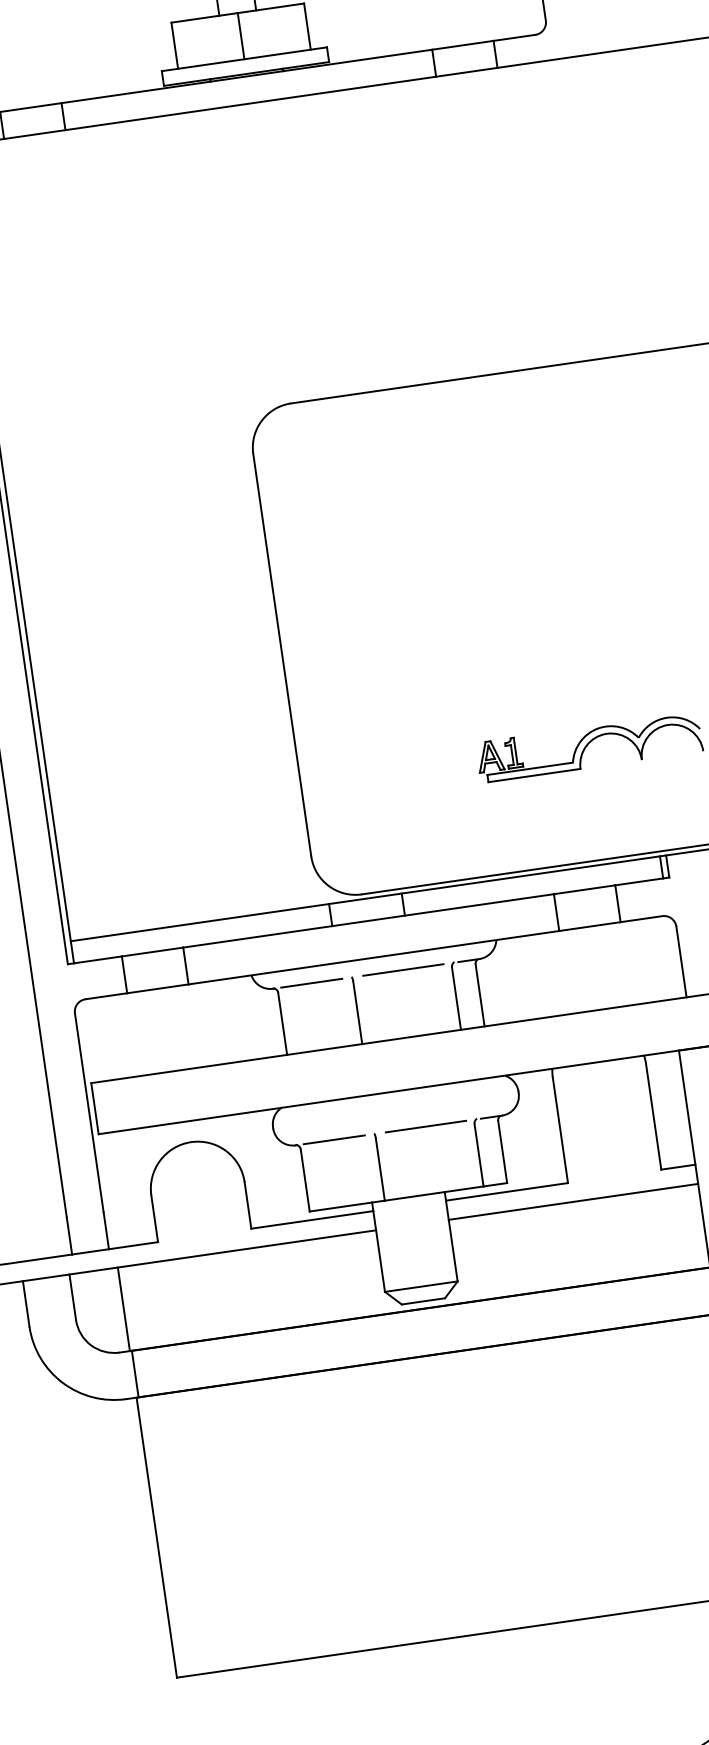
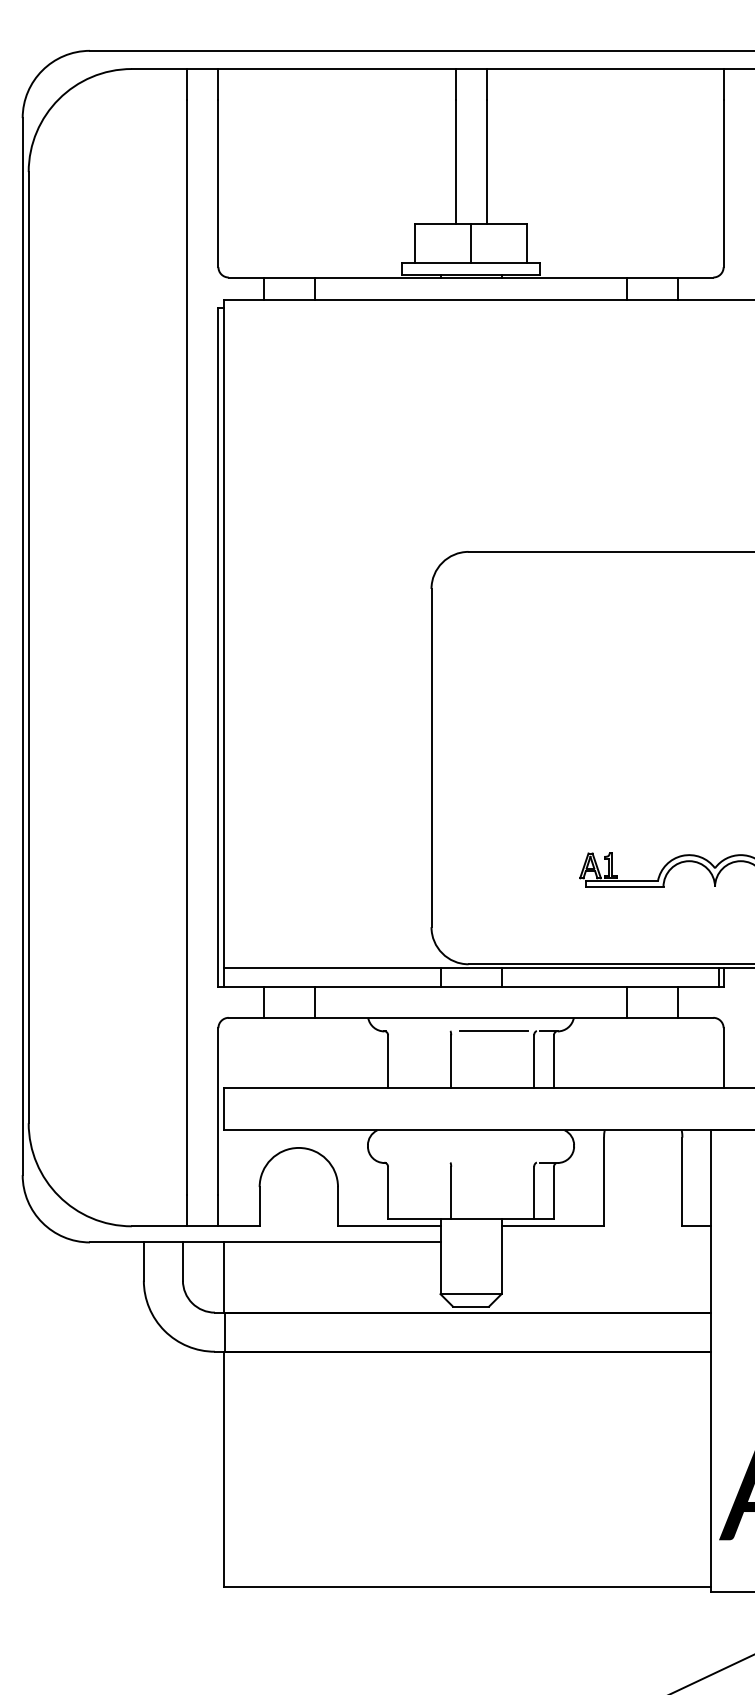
line: (311, 983) -> (416, 1031), removed
line: (425, 1127) -> (493, 1163), removed
line: (333, 1140) -> (416, 1163), removed
line: (573, 1201) -> (606, 1242), removed

